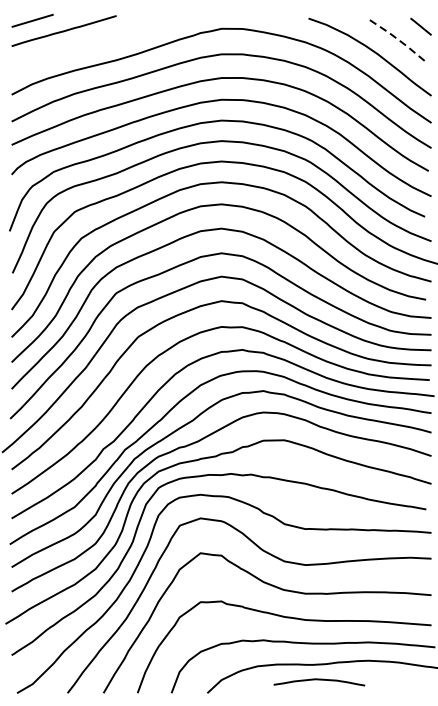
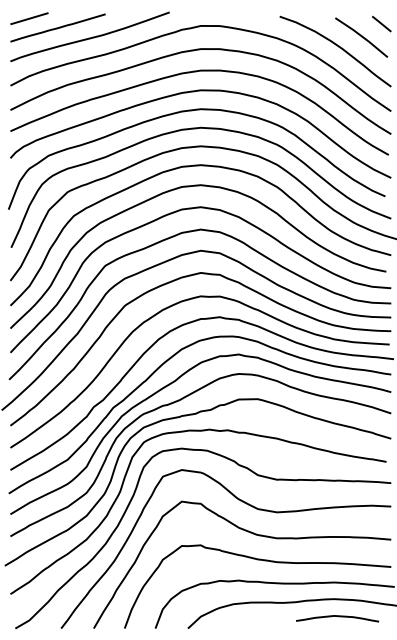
line: (399, 40) -> (362, 36), dashed -> solid
curve: (98, 41) -> (89, 37), added
curve: (320, 680) -> (338, 617), moved

